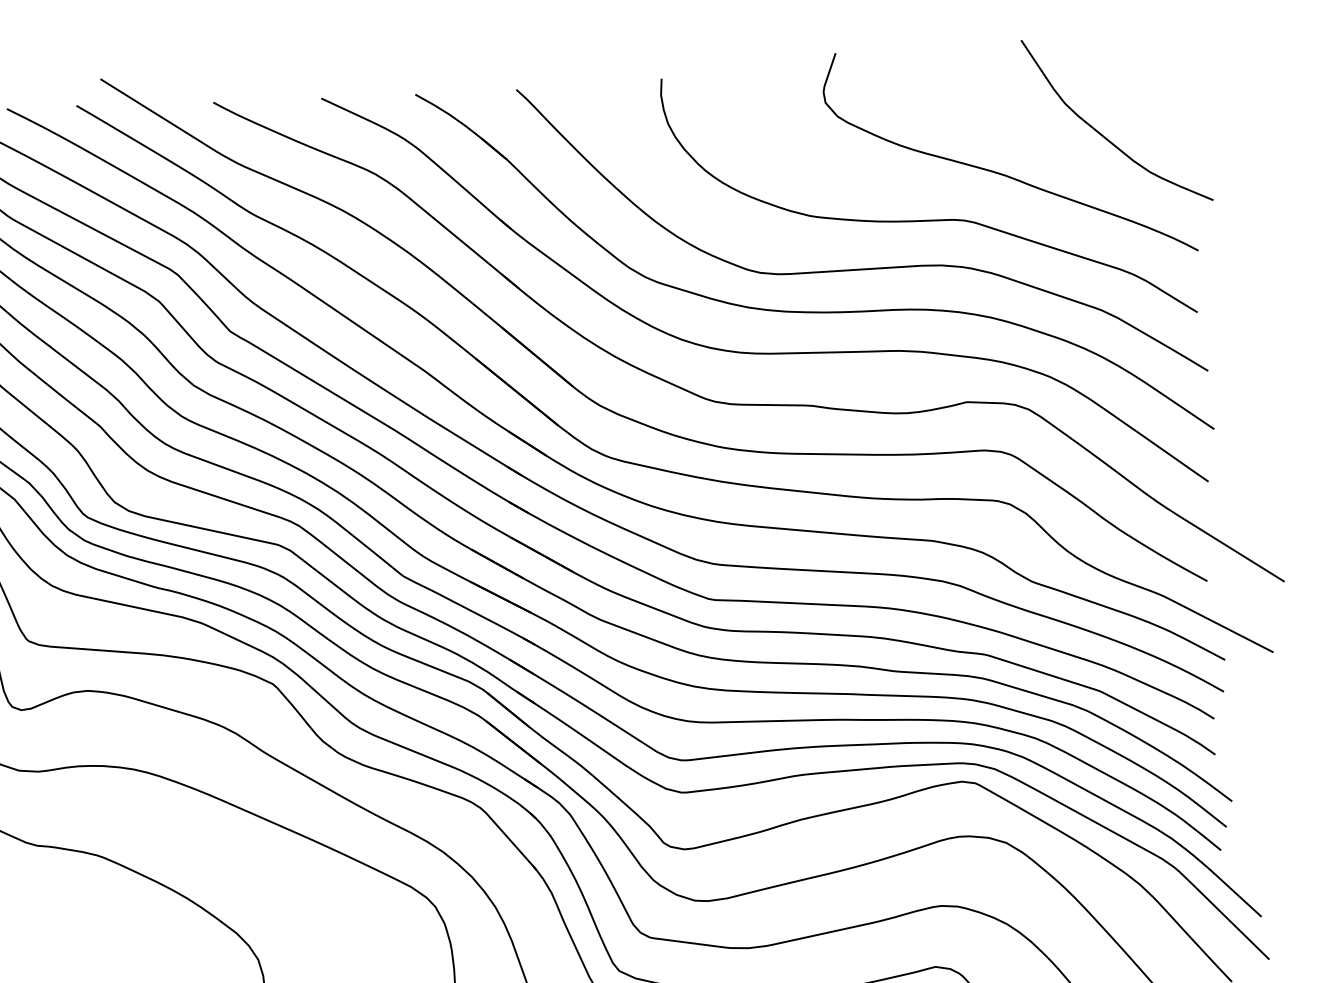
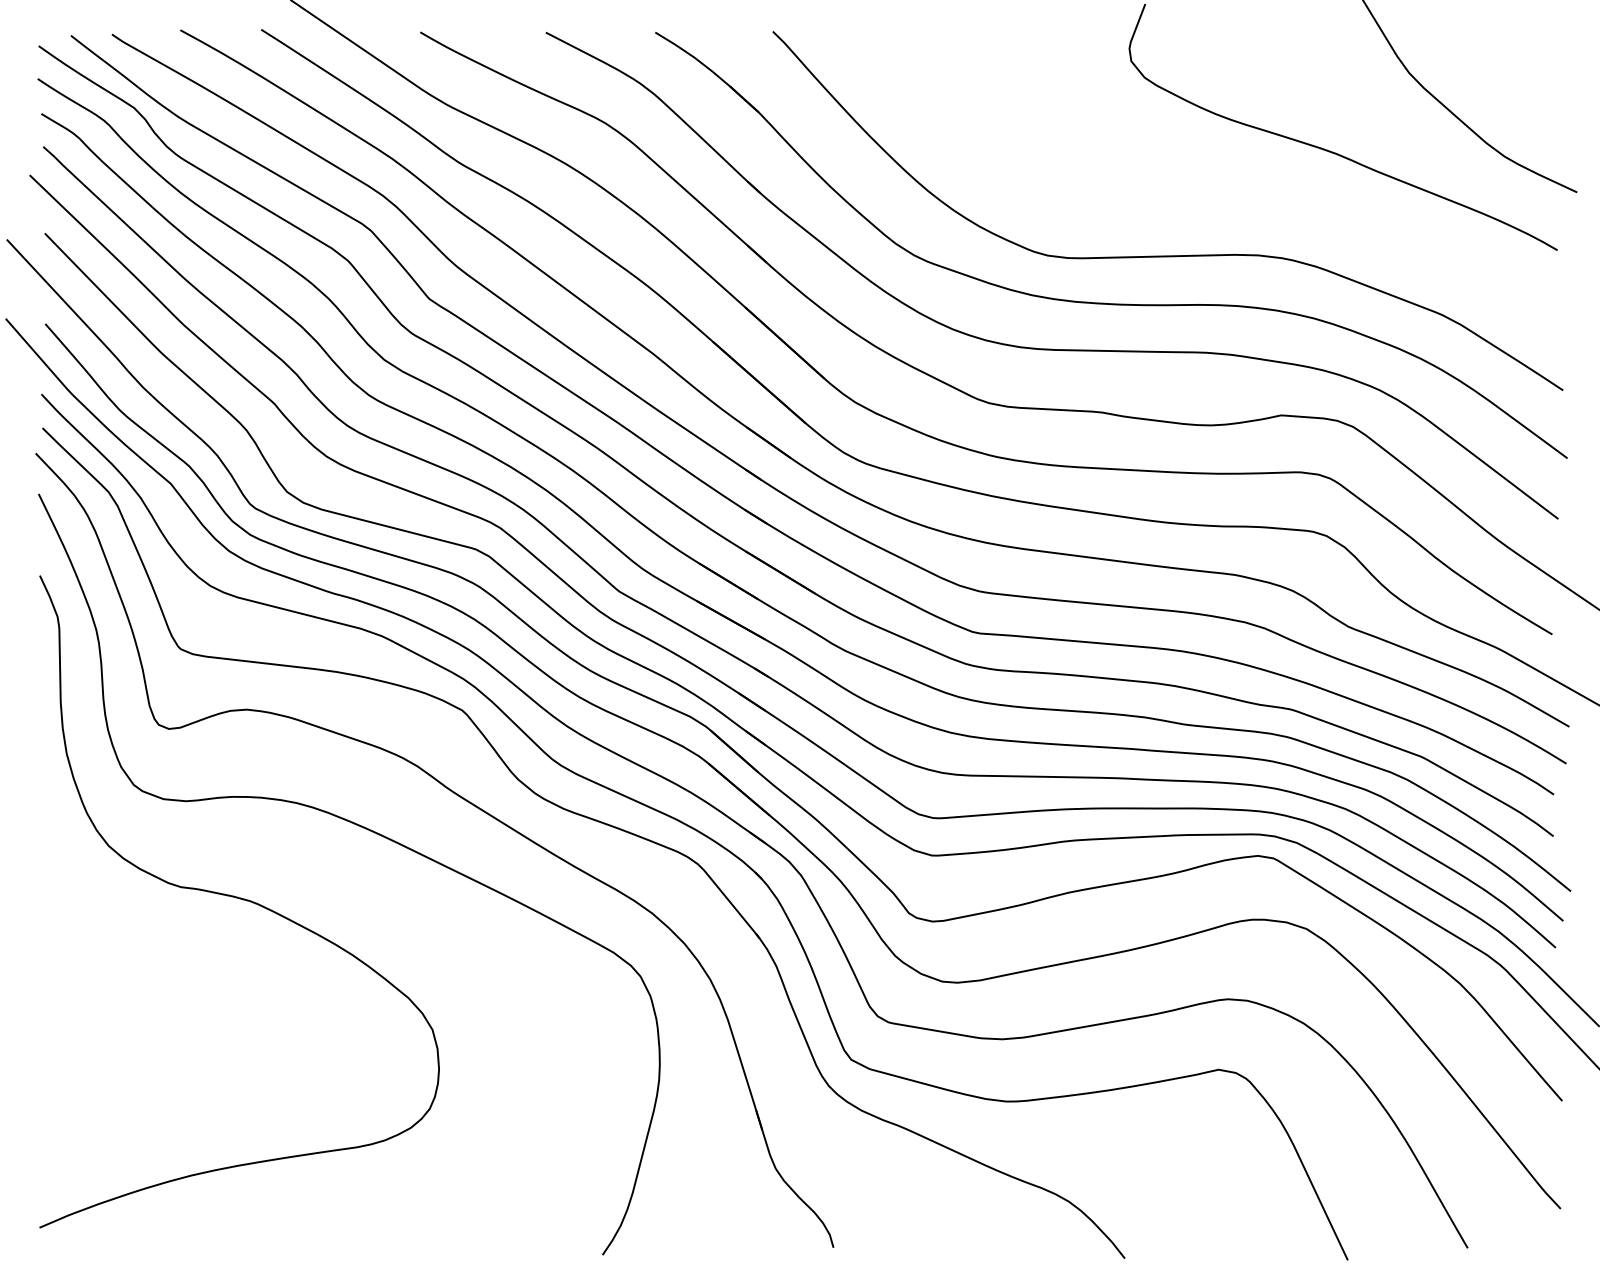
curve: (929, 220) -> (1246, 202), removed

